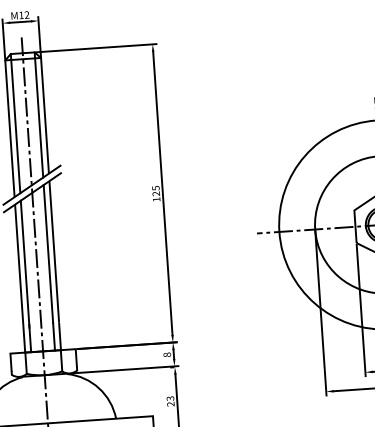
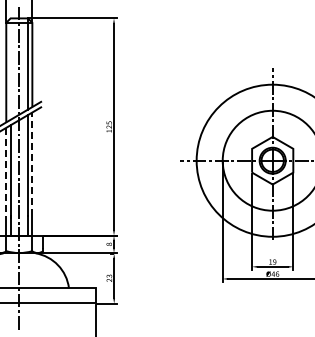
line: (15, 122) -> (10, 68), removed
line: (54, 252) -> (32, 164), solid -> dashed
line: (19, 264) -> (6, 171), solid -> dashed

